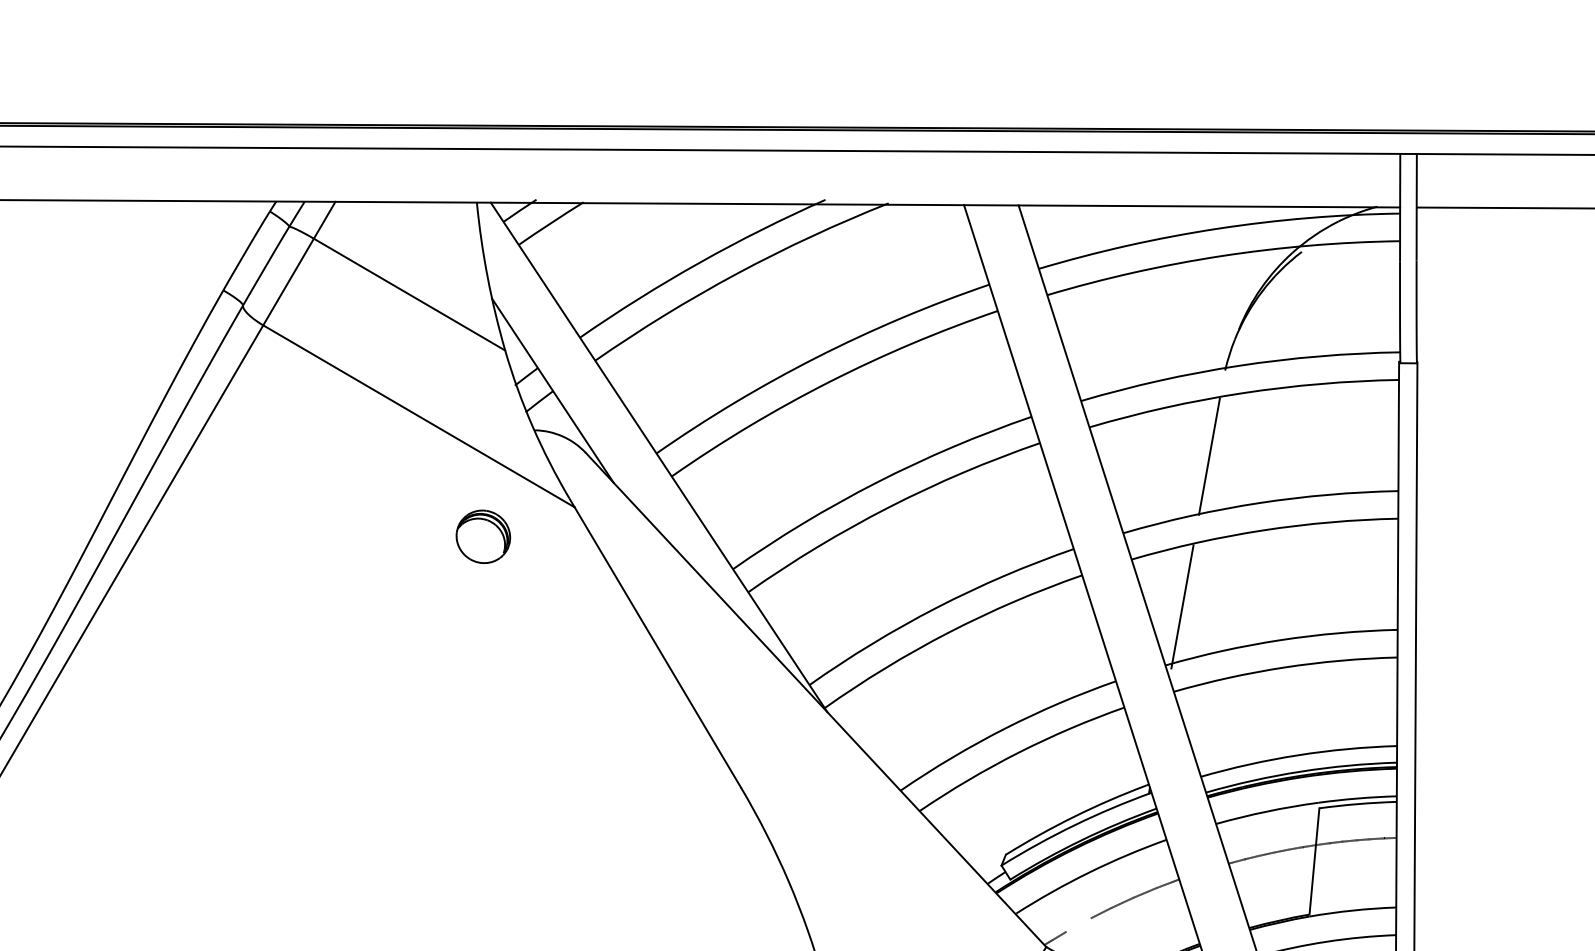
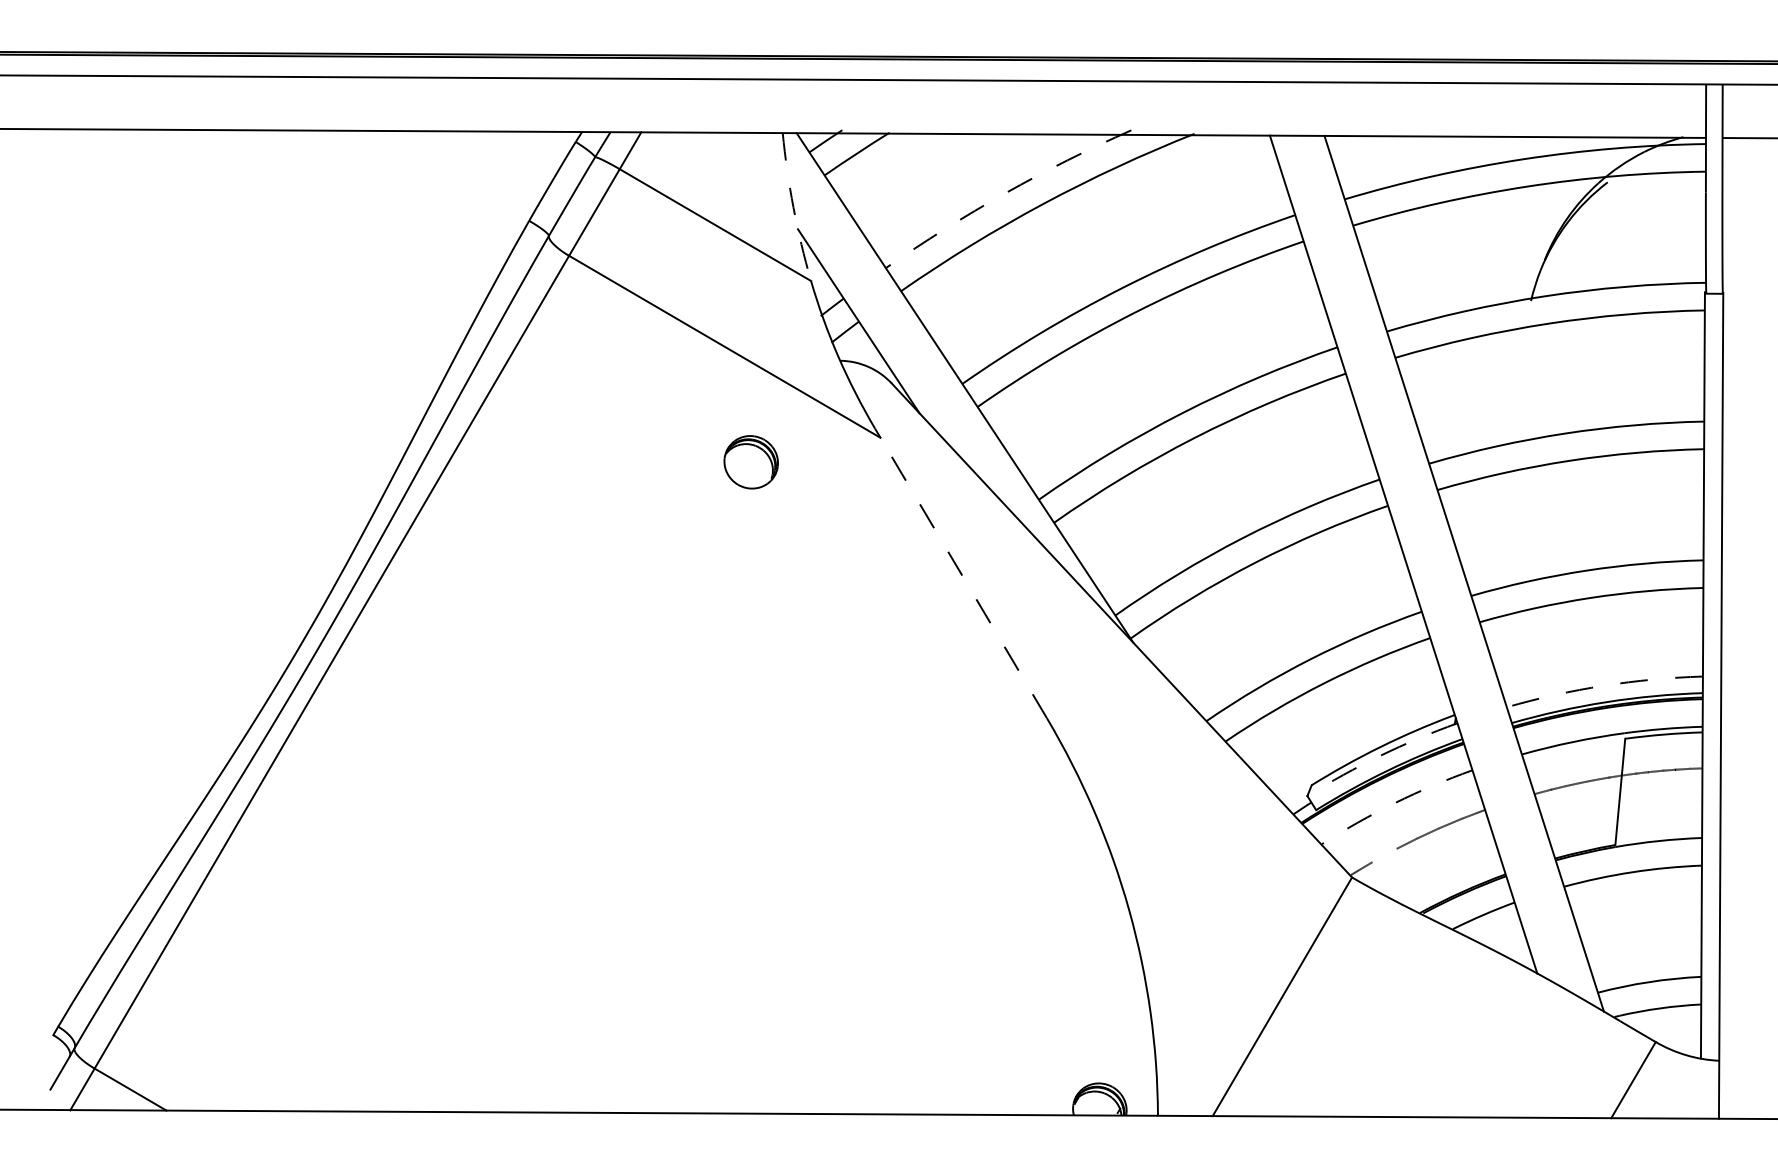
arc: (699, 263) -> (1005, 193), solid -> dashed
arc: (487, 277) -> (793, 207), solid -> dashed
line: (1208, 457) -> (1514, 387), removed
part: (482, 537) -> (750, 462), moved
line: (1182, 606) -> (1488, 536), removed
line: (657, 647) -> (963, 577), solid -> dashed
arc: (1297, 755) -> (1603, 685), solid -> dashed
arc: (1074, 825) -> (1380, 755), solid -> dashed
arc: (1089, 873) -> (1395, 803), solid -> dashed

